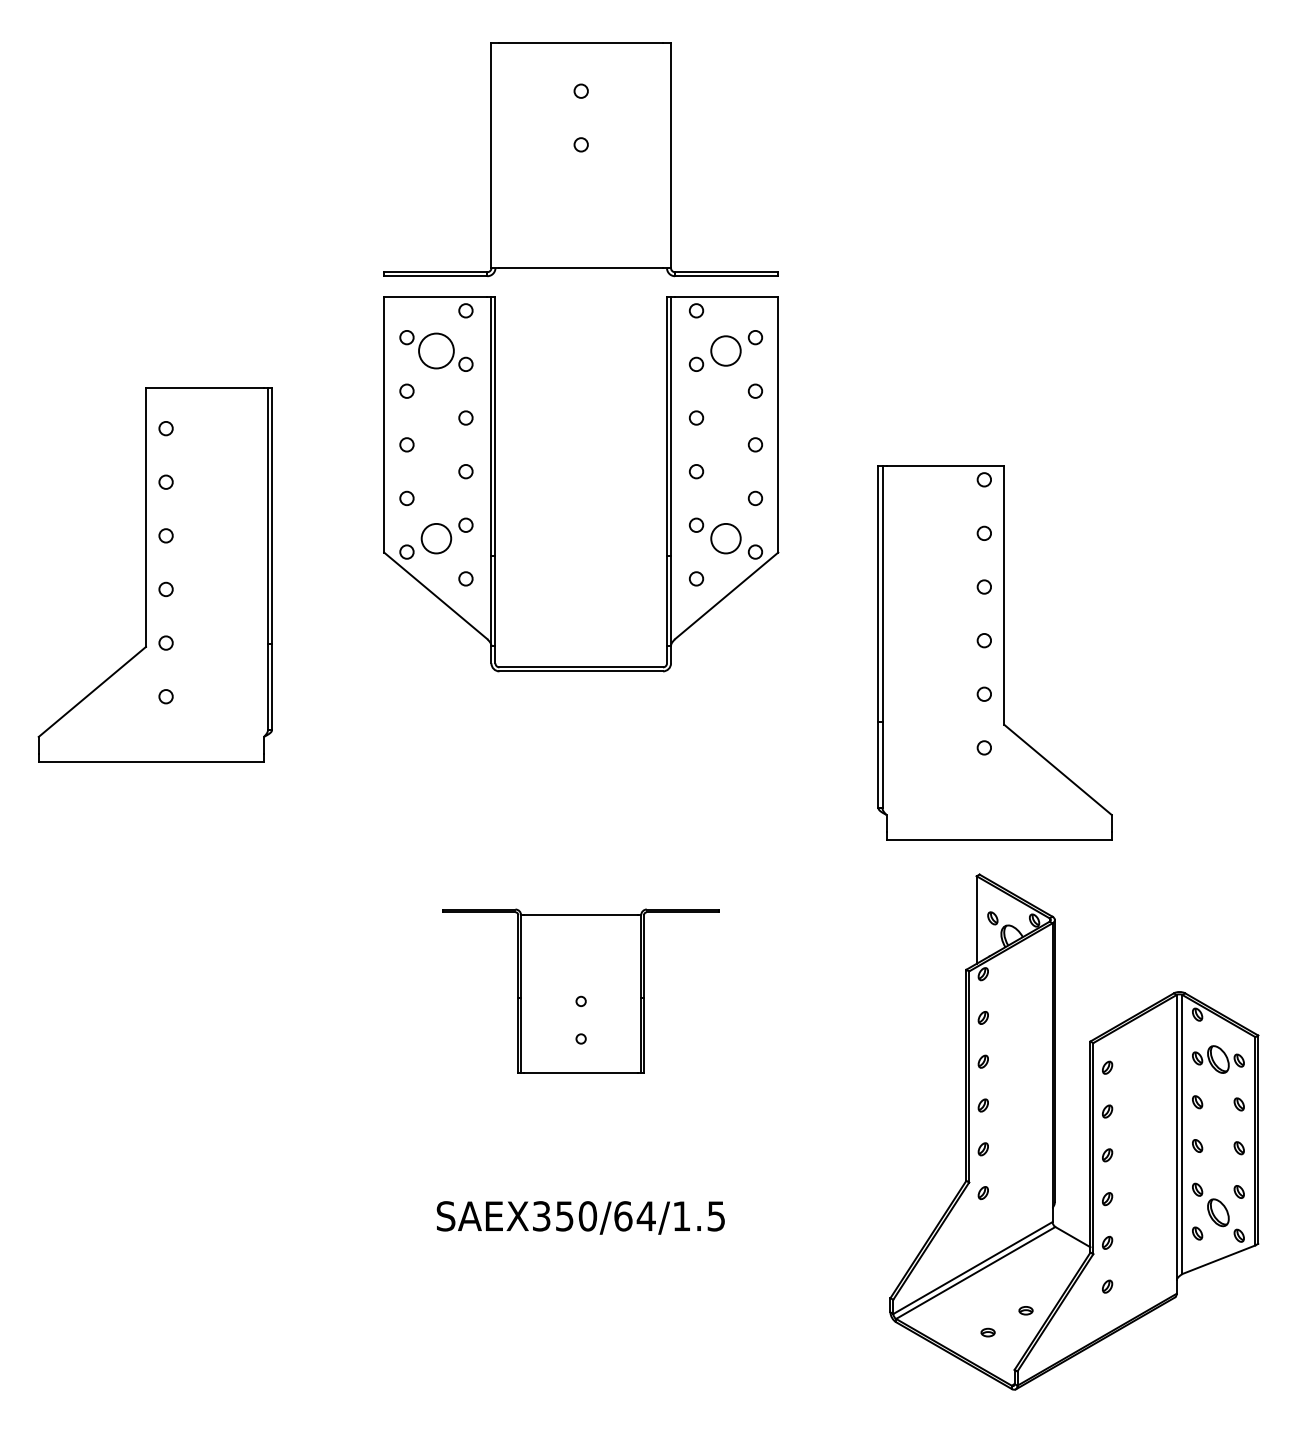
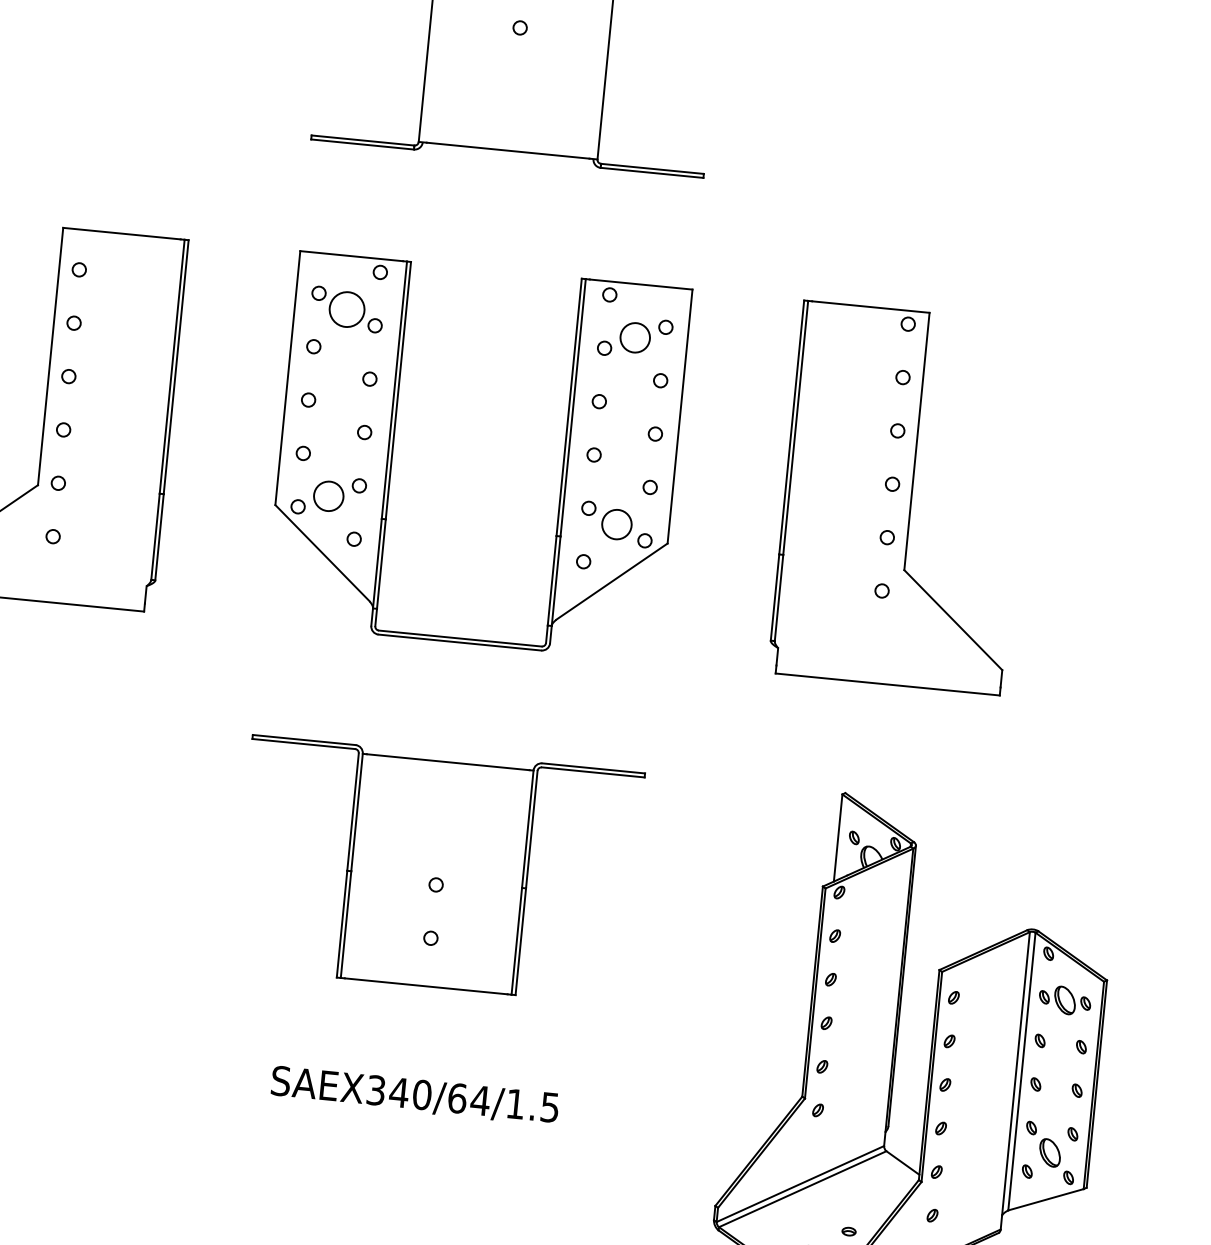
part: (666, 484) -> (563, 464), moved
part: (994, 652) -> (901, 497), moved
part: (580, 990) -> (436, 869), size x1.43
text: (564, 1216) -> (398, 1092), SAEX350/64/1.5 -> SAEX340/64/1.5

